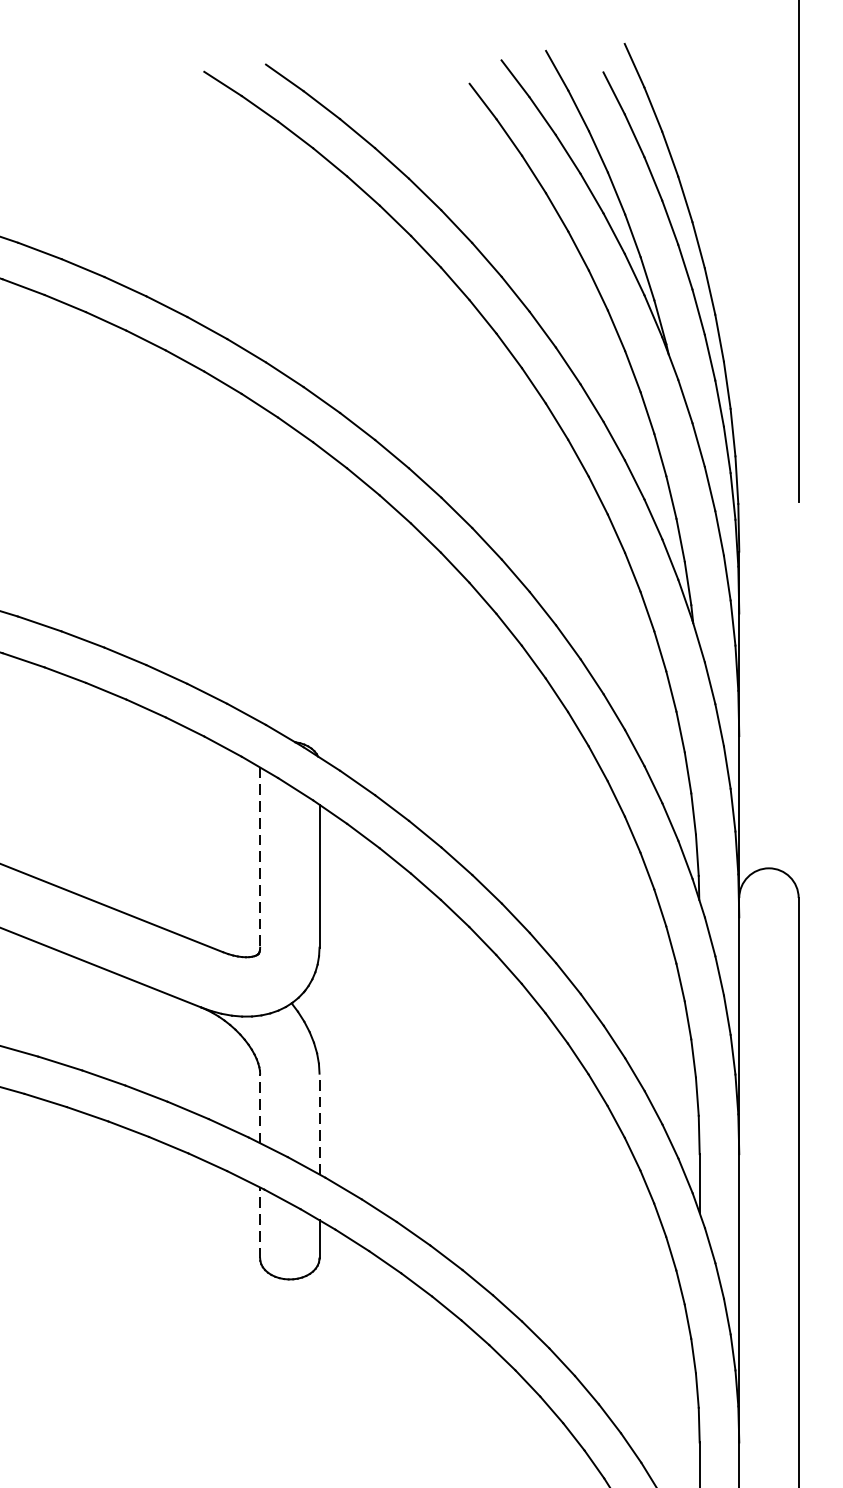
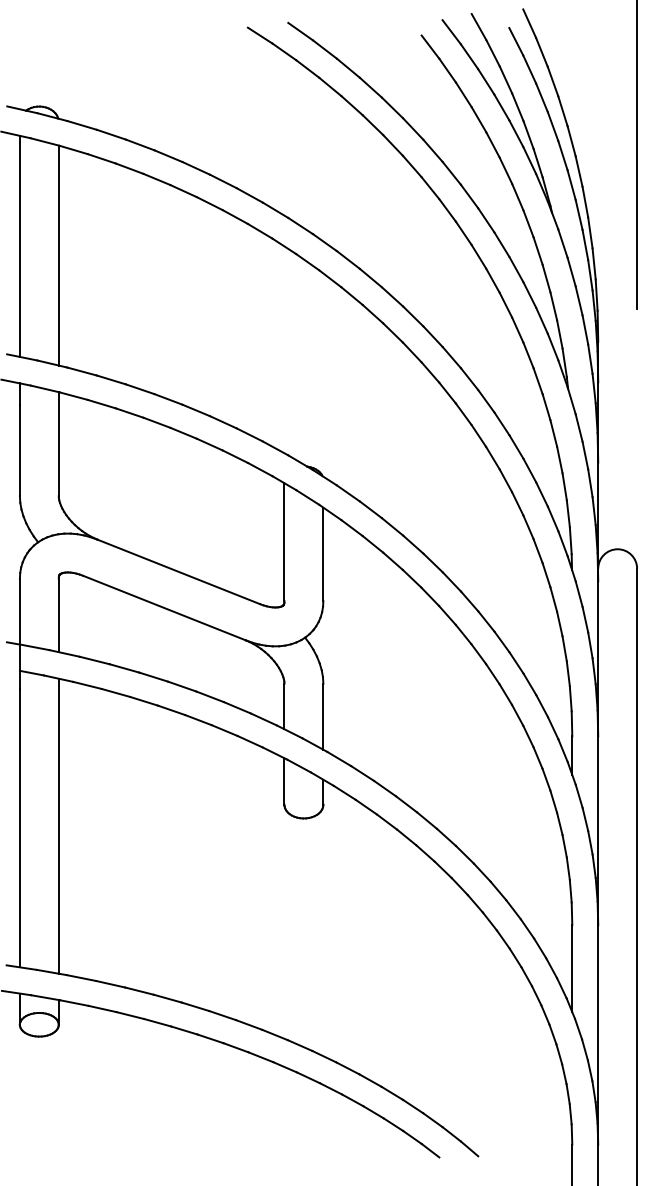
line: (260, 857) -> (284, 542), dashed -> solid
line: (260, 1108) -> (284, 706), dashed -> solid
line: (319, 1123) -> (323, 716), dashed -> solid
line: (260, 1222) -> (284, 781), dashed -> solid

